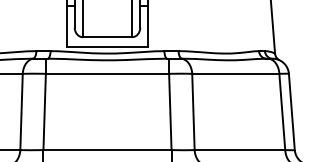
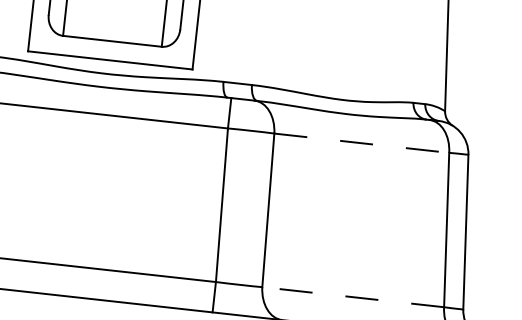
line: (235, 73) -> (361, 142), solid -> dashed
line: (239, 150) -> (352, 297), solid -> dashed

